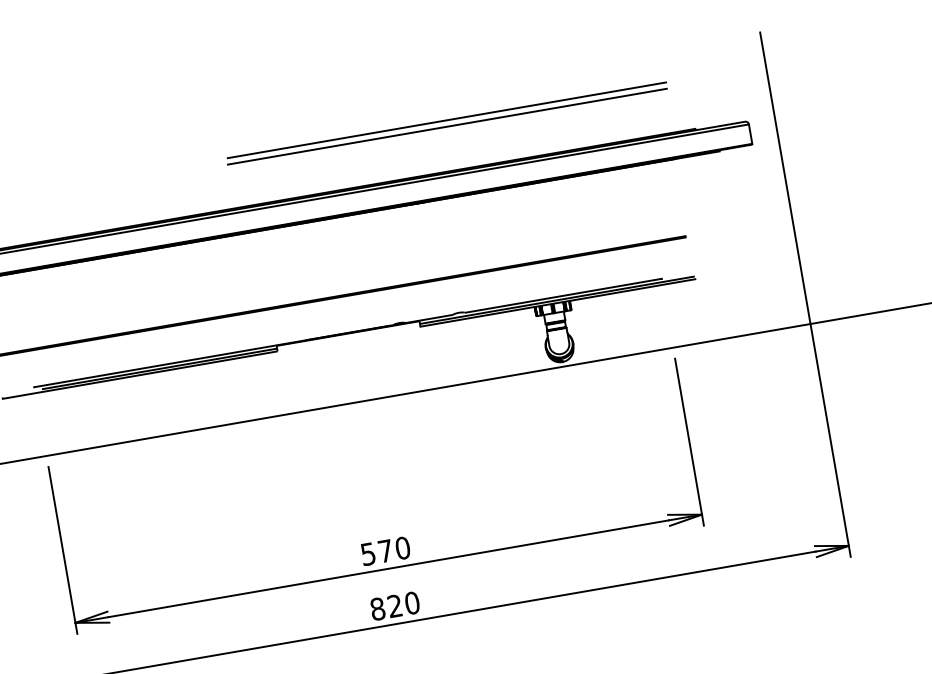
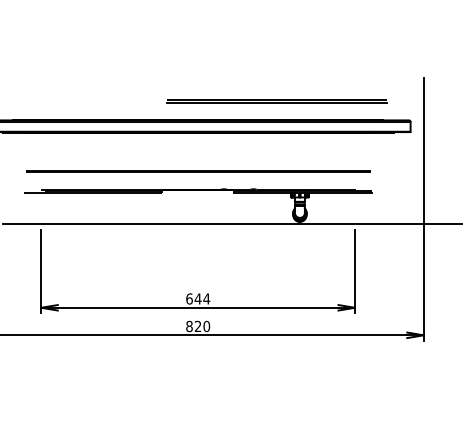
line: (445, 122) -> (276, 100), moved
text: (386, 550) -> (198, 298), 570 -> 644

